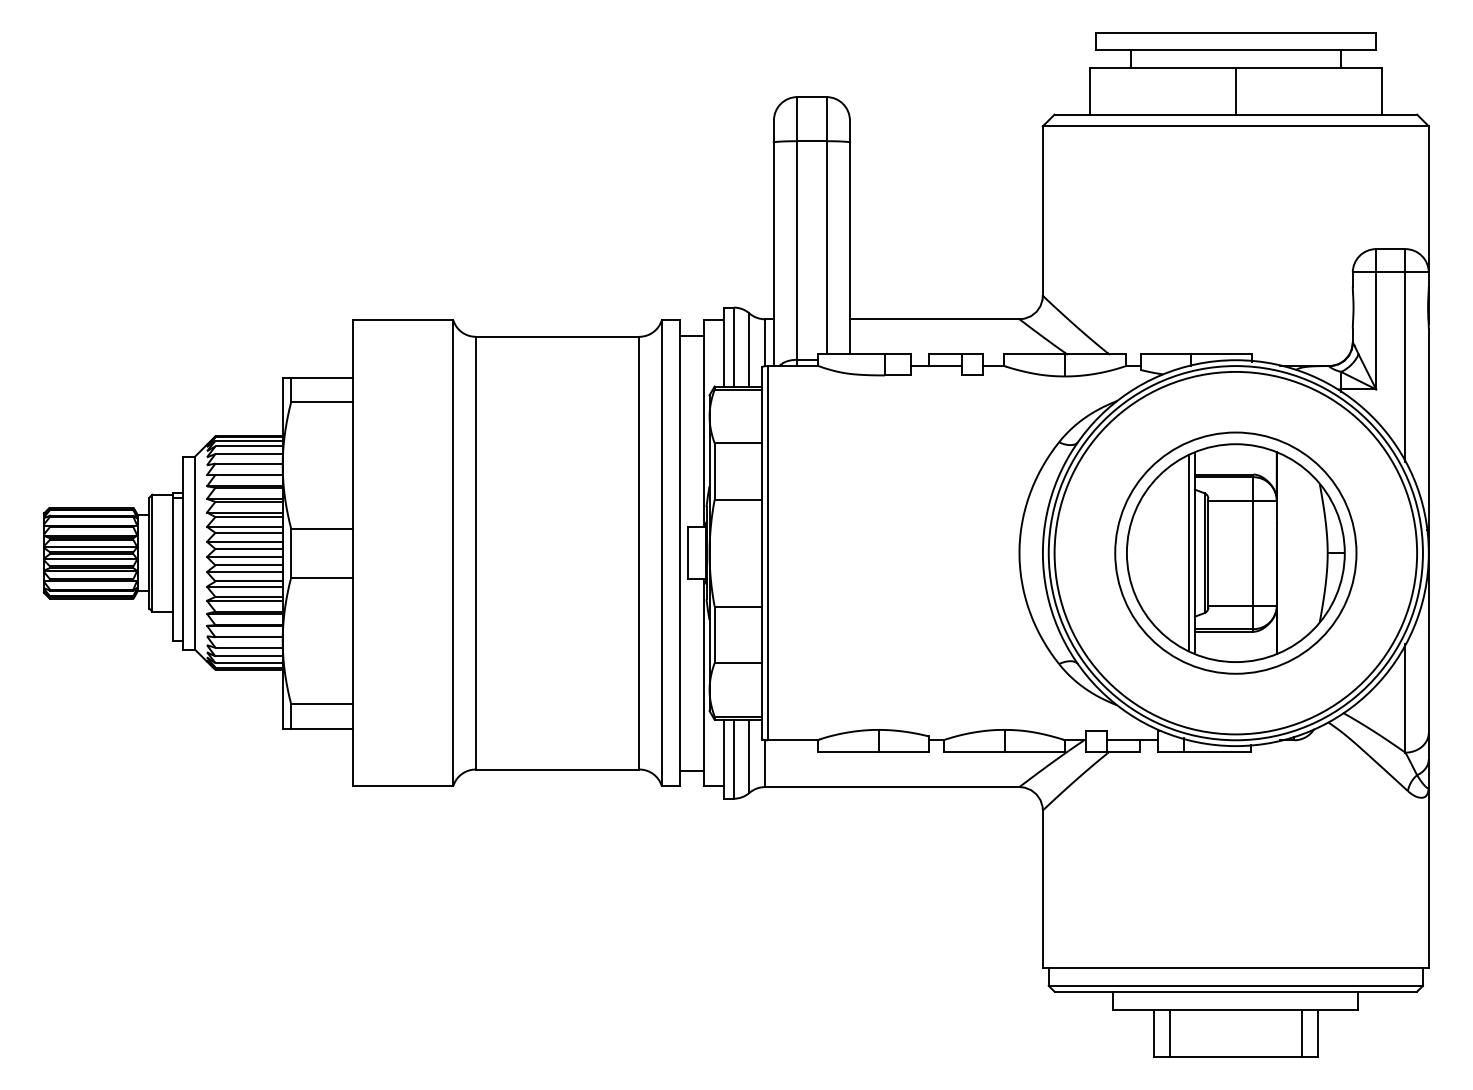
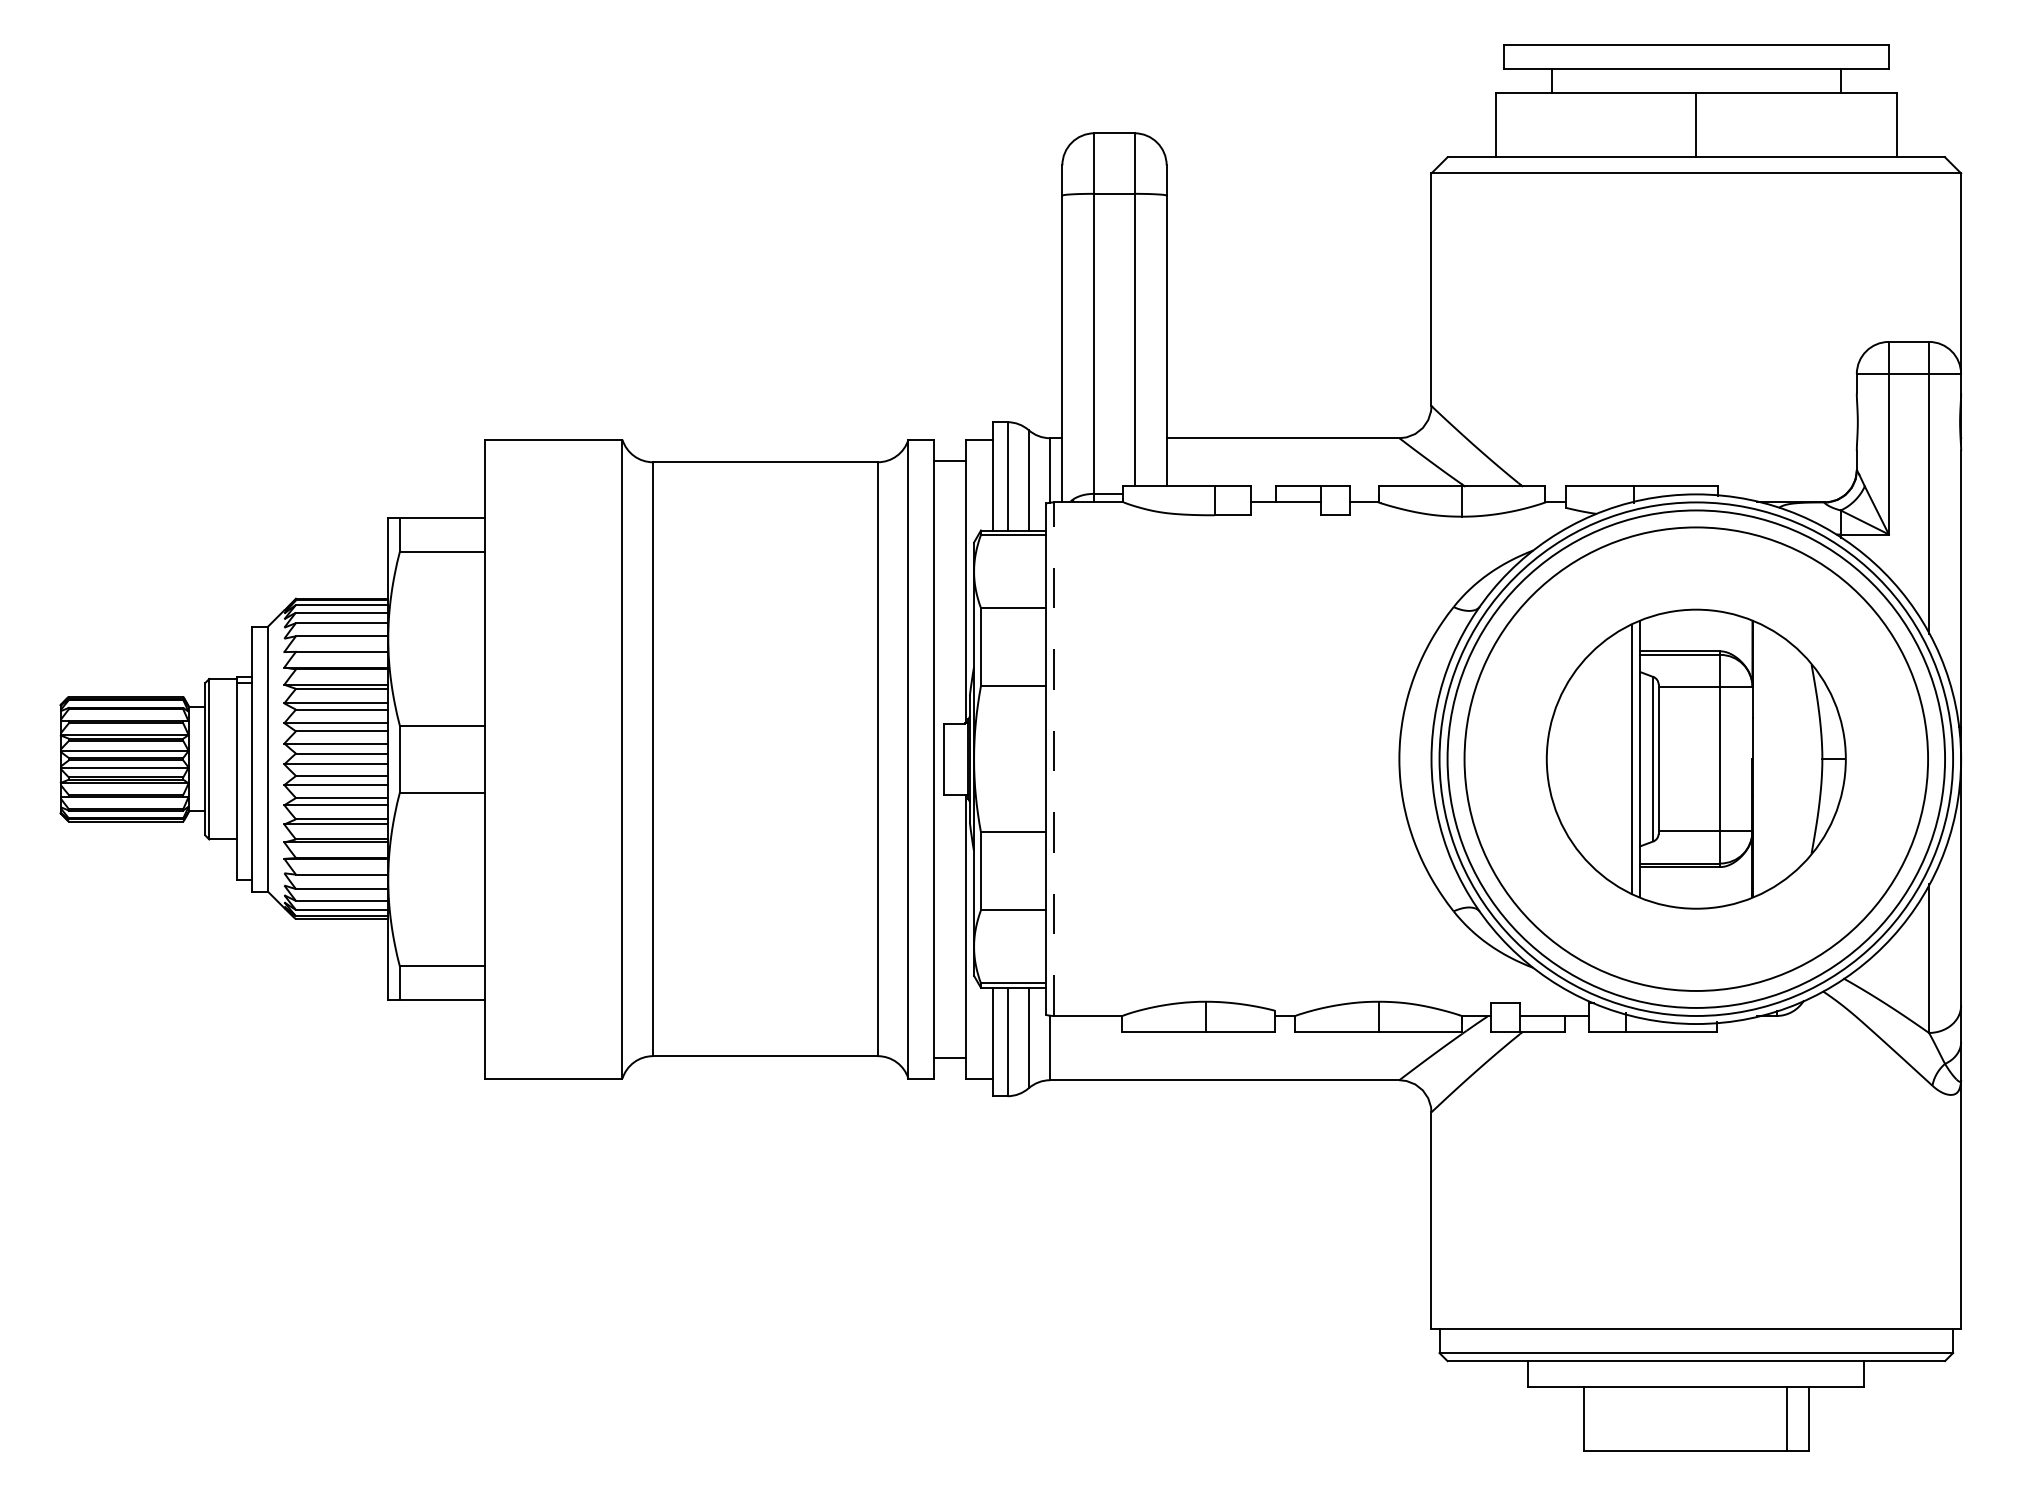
line: (768, 552) -> (1054, 758), solid -> dashed
circle: (1235, 552) -> (1695, 758), size x1.4
line: (1169, 1033) -> (1605, 1418), removed

